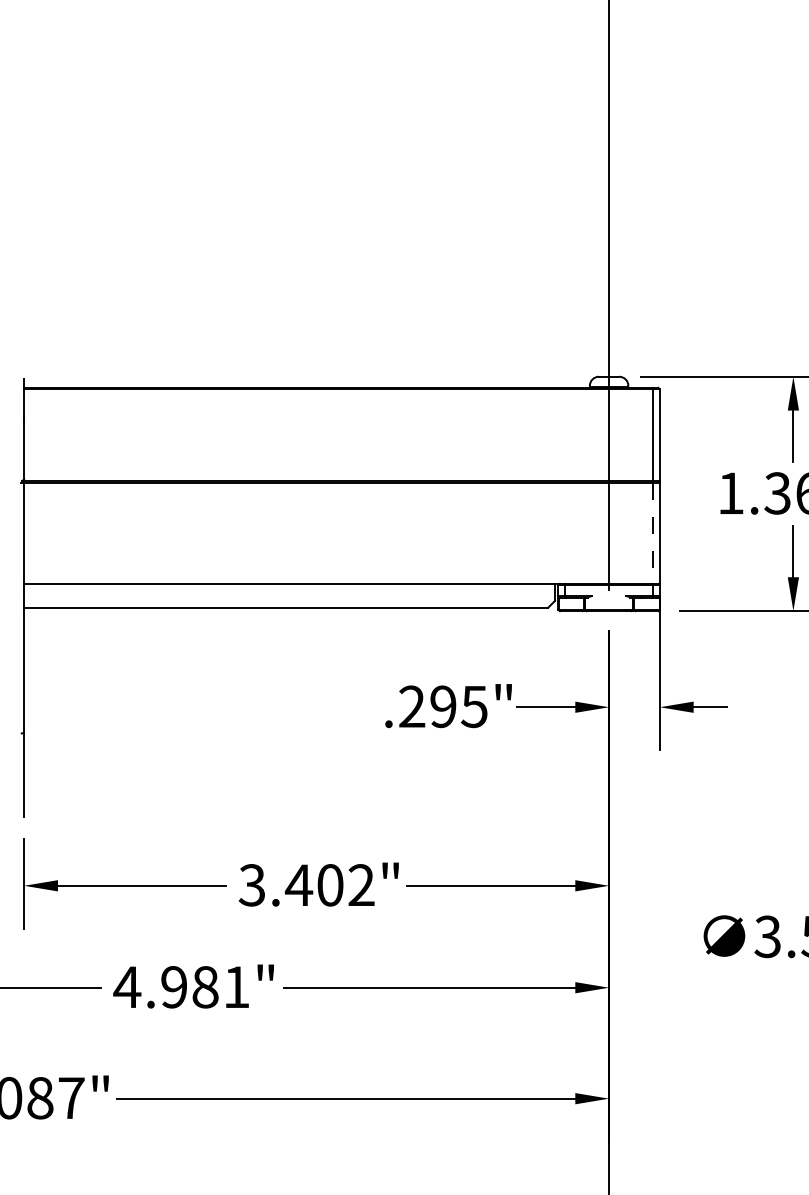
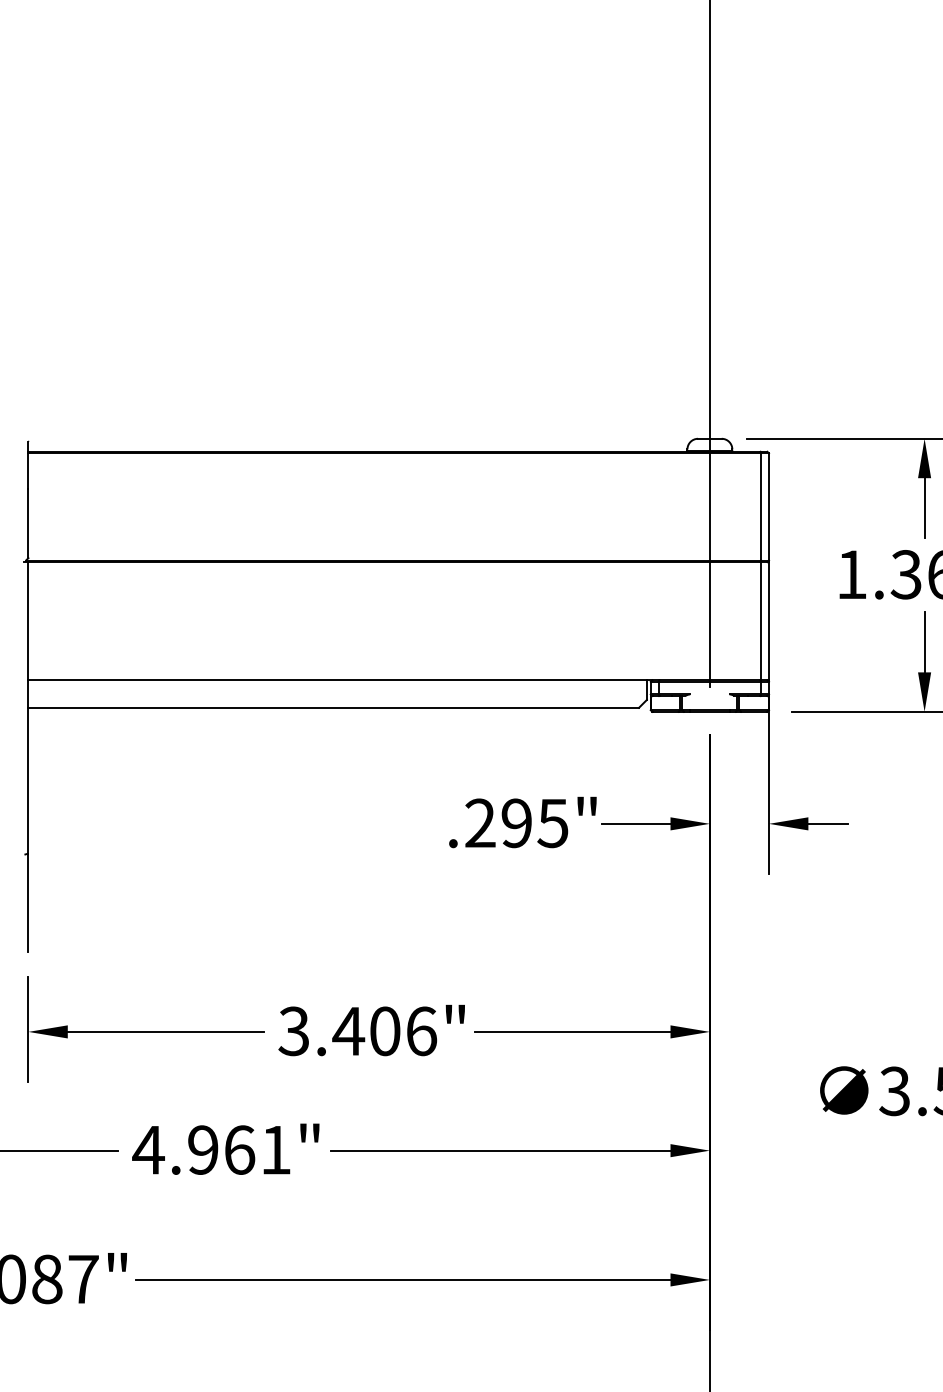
line: (653, 533) -> (761, 621), dashed -> solid
text: (361, 885) -> (421, 1031), 3.402" -> 3.406"
text: (205, 987) -> (239, 1150), 4.981" -> 4.961"

